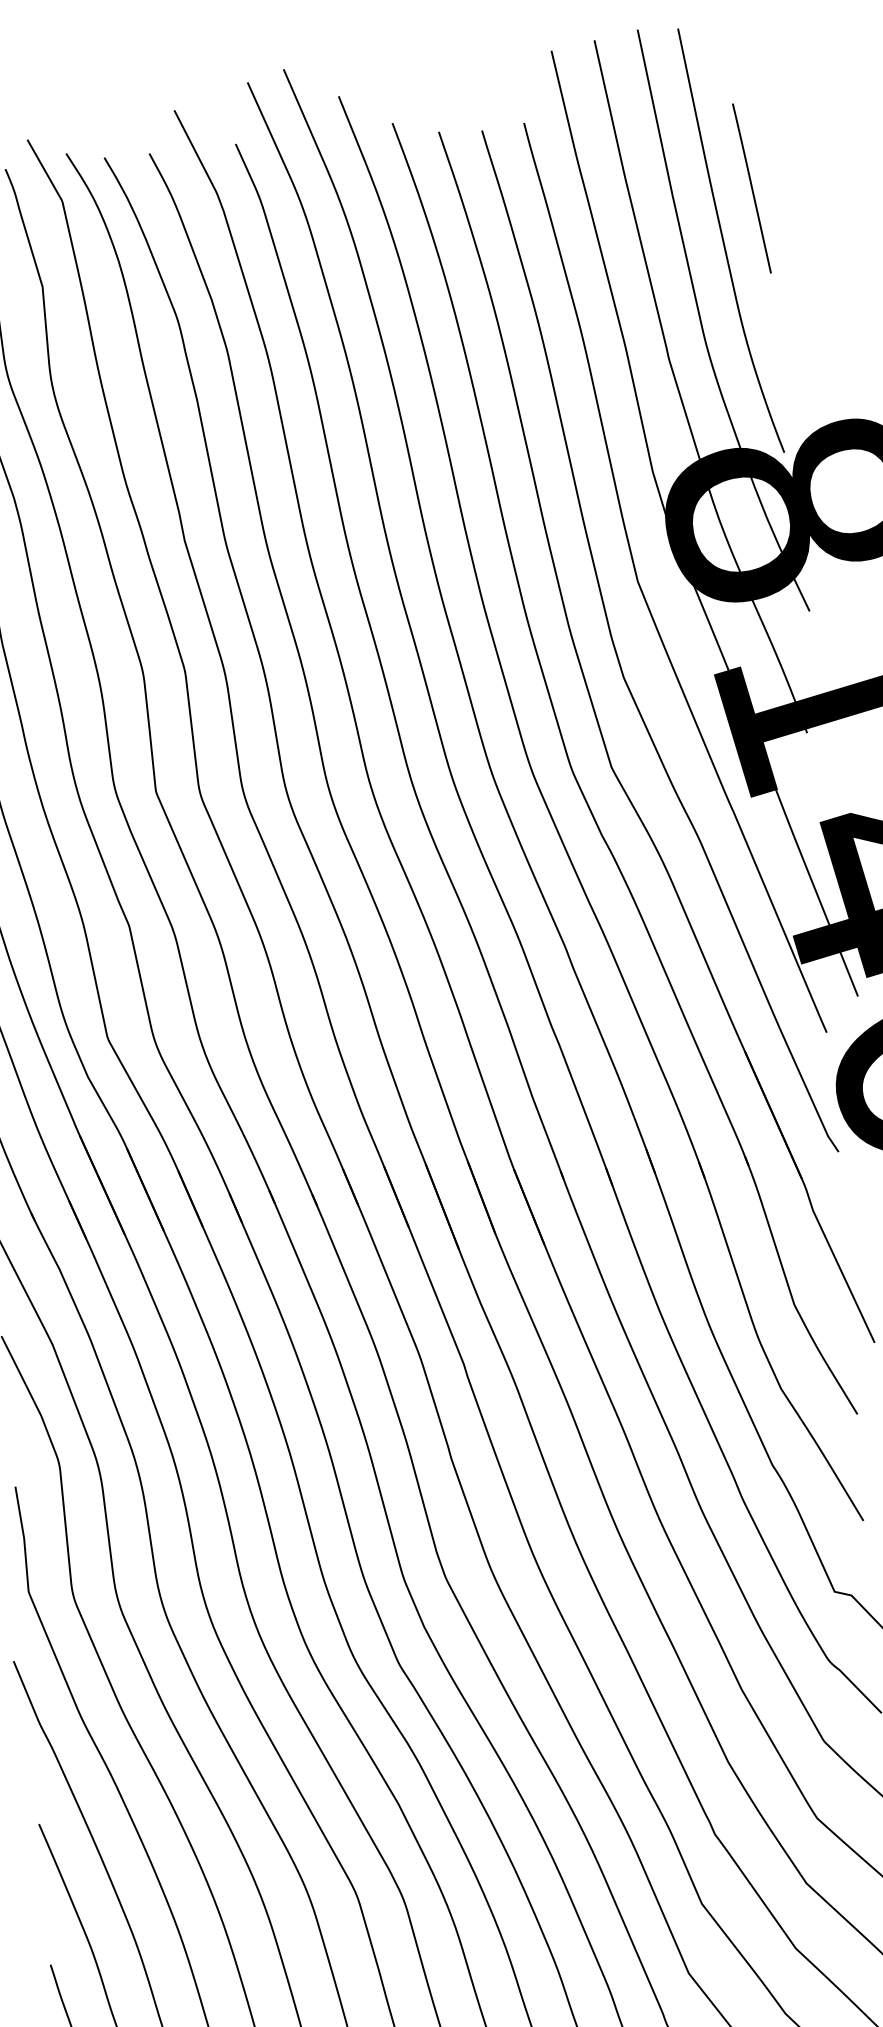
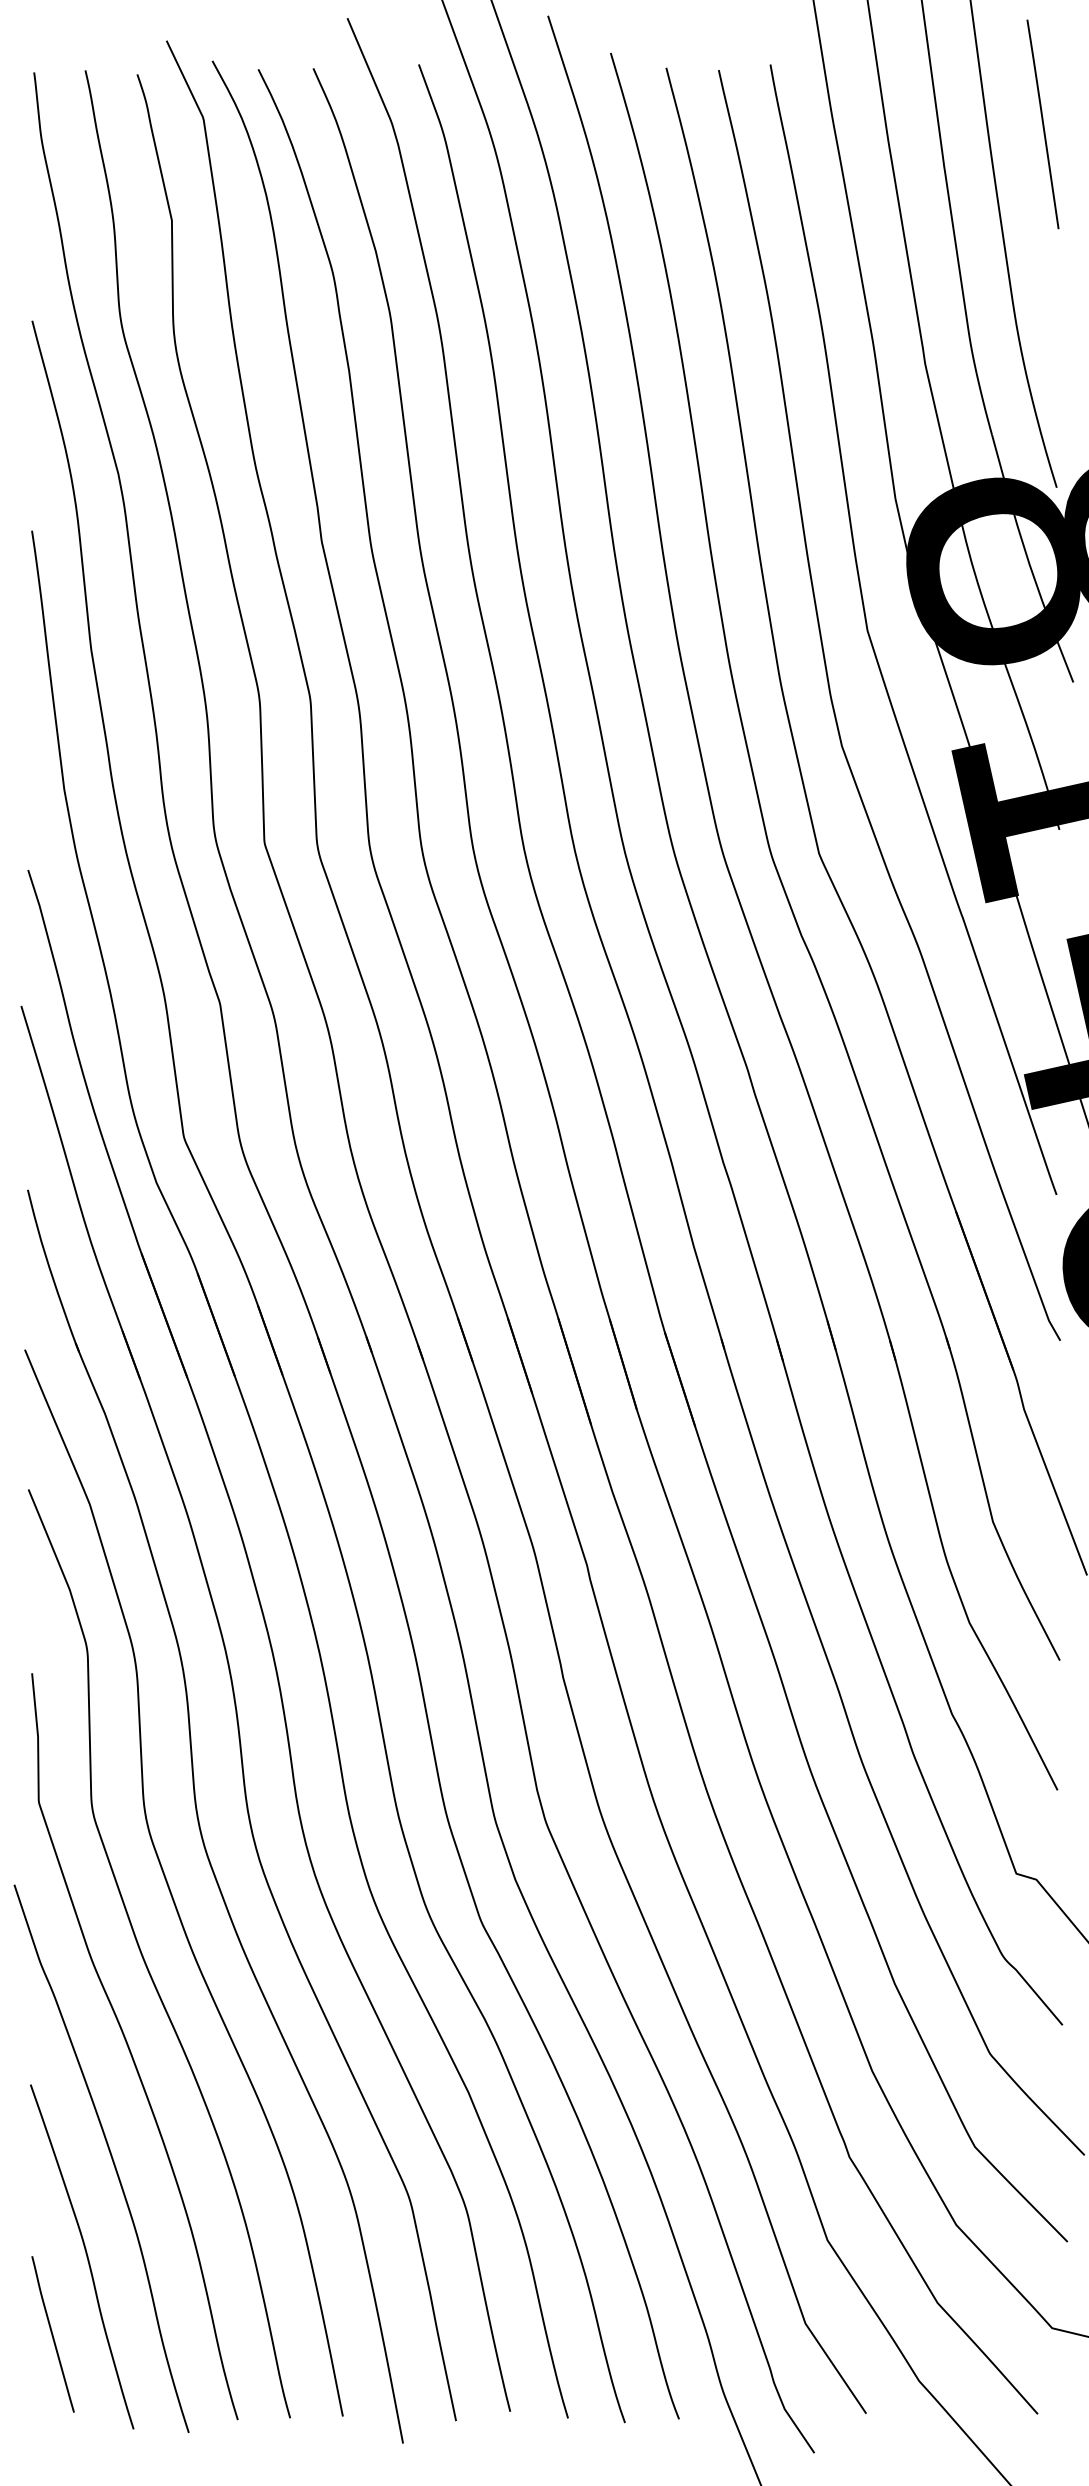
line: (751, 188) -> (1042, 124), moved

